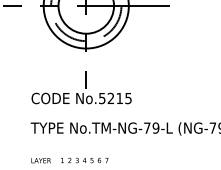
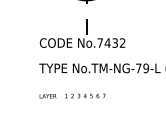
text: (115, 98) -> (111, 43), No.5215 -> No.7432

